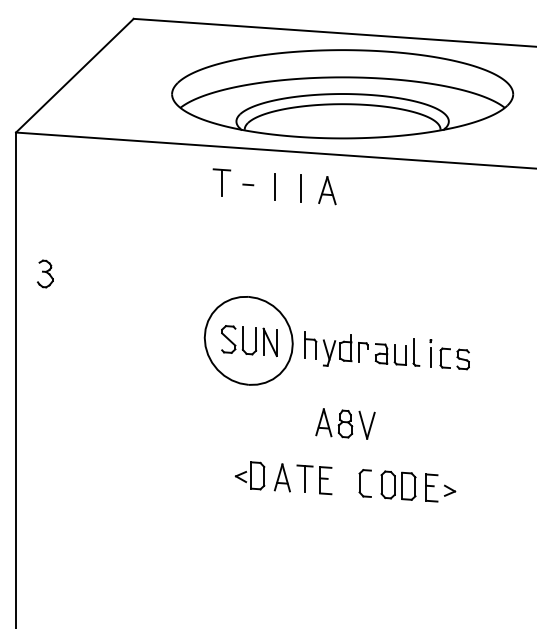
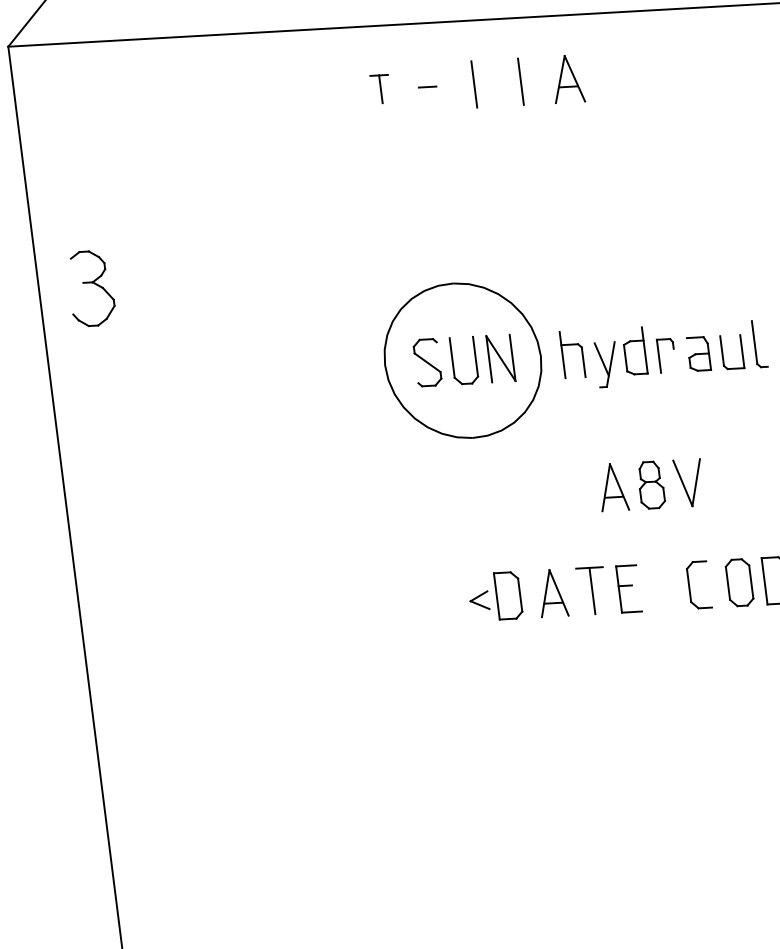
part: (221, 182) -> (380, 88), size x0.6
part: (45, 273) -> (91, 287), size x1.6

